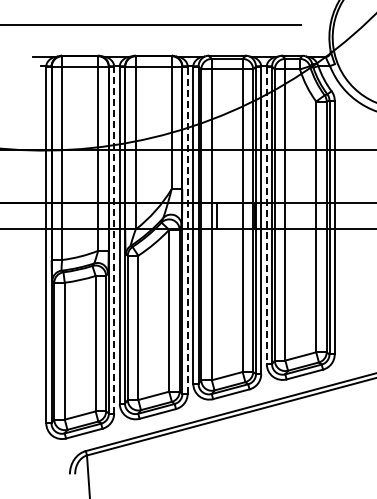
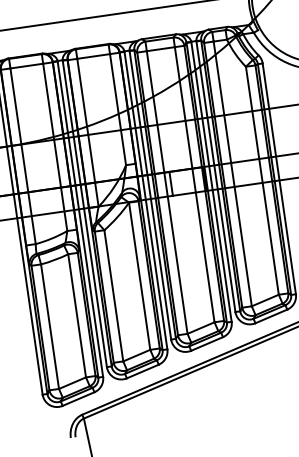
line: (266, 215) -> (215, 176), dashed -> solid
line: (187, 230) -> (145, 200), dashed -> solid
line: (114, 239) -> (80, 218), dashed -> solid

